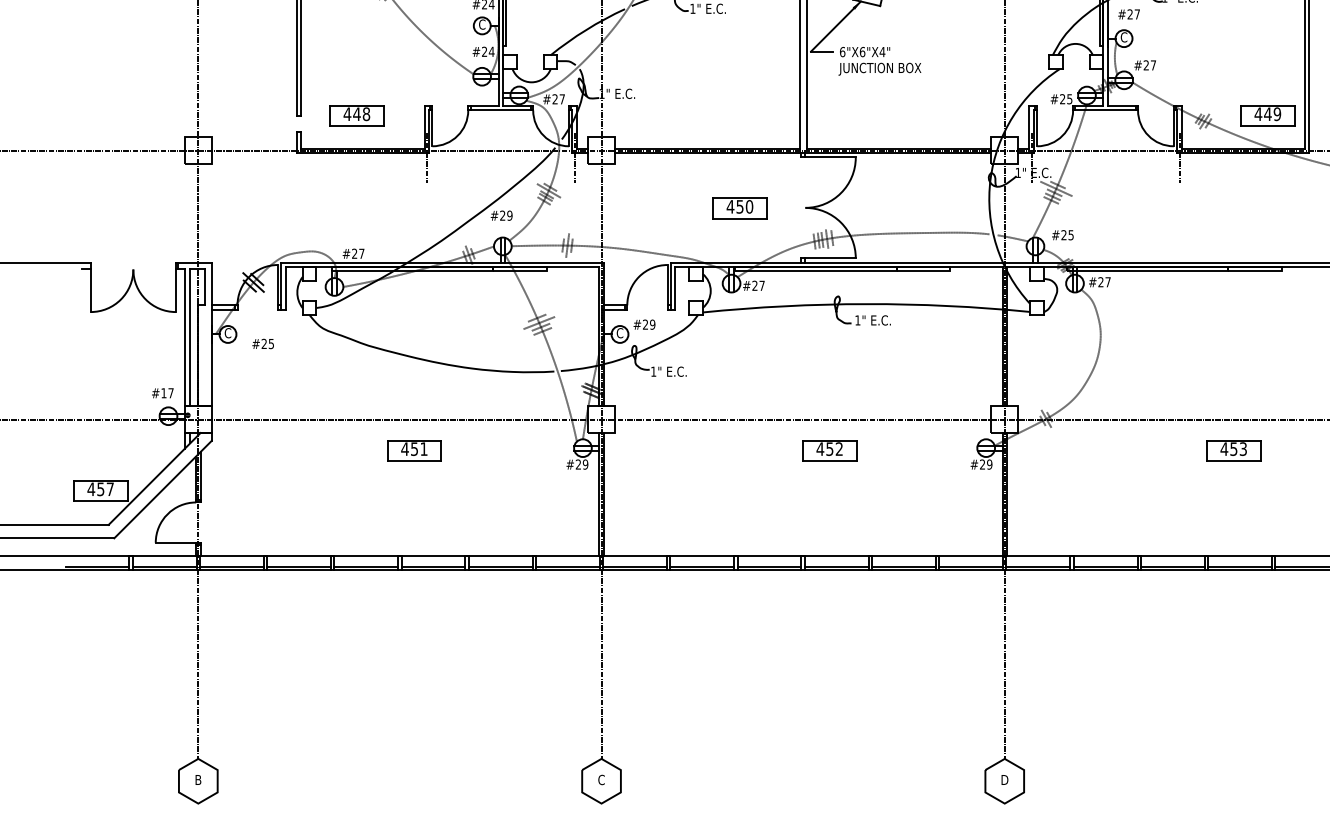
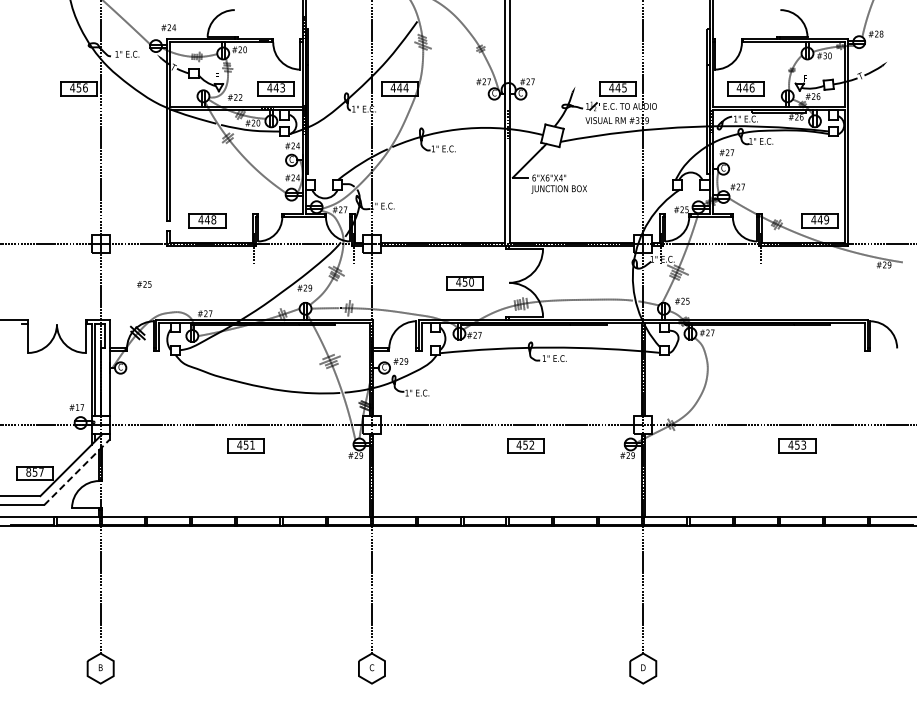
text: (263, 344) -> (144, 284), moved
text: (91, 489) -> (28, 472), 457 -> 857
line: (163, 489) -> (77, 472), solid -> dashed

